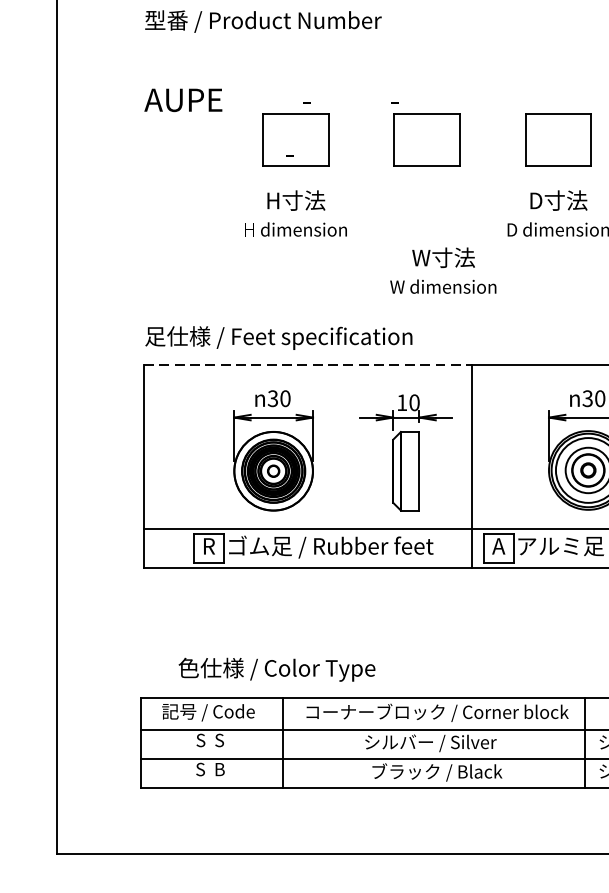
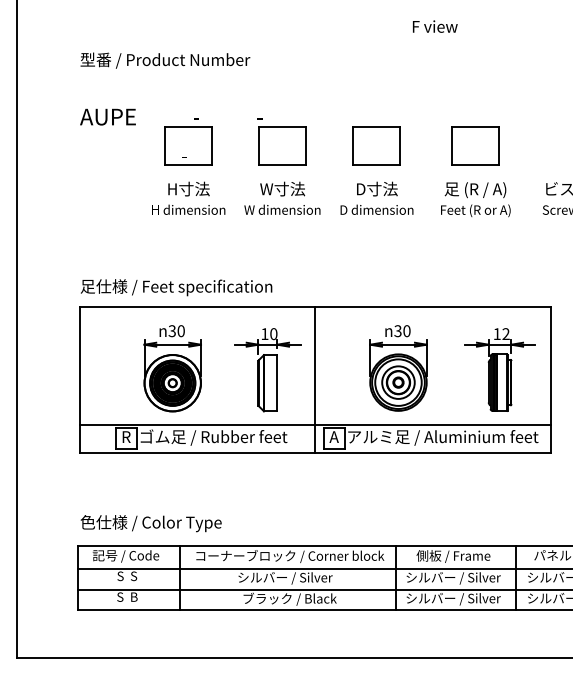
text: (443, 269) -> (282, 197), moved
line: (308, 364) -> (197, 306), dashed -> solid
text: (276, 669) -> (150, 523), moved

